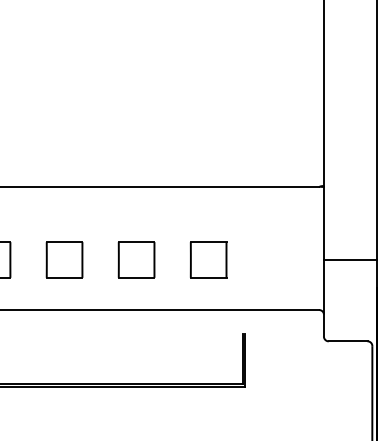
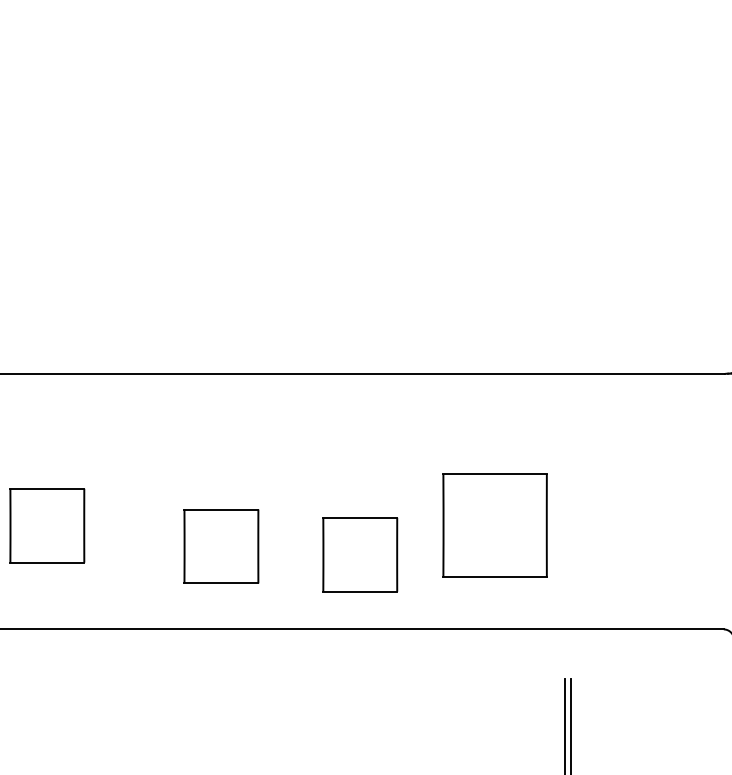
part: (64, 259) -> (221, 545), moved
part: (136, 259) -> (359, 553), moved
part: (208, 259) -> (494, 524), size x1.4

